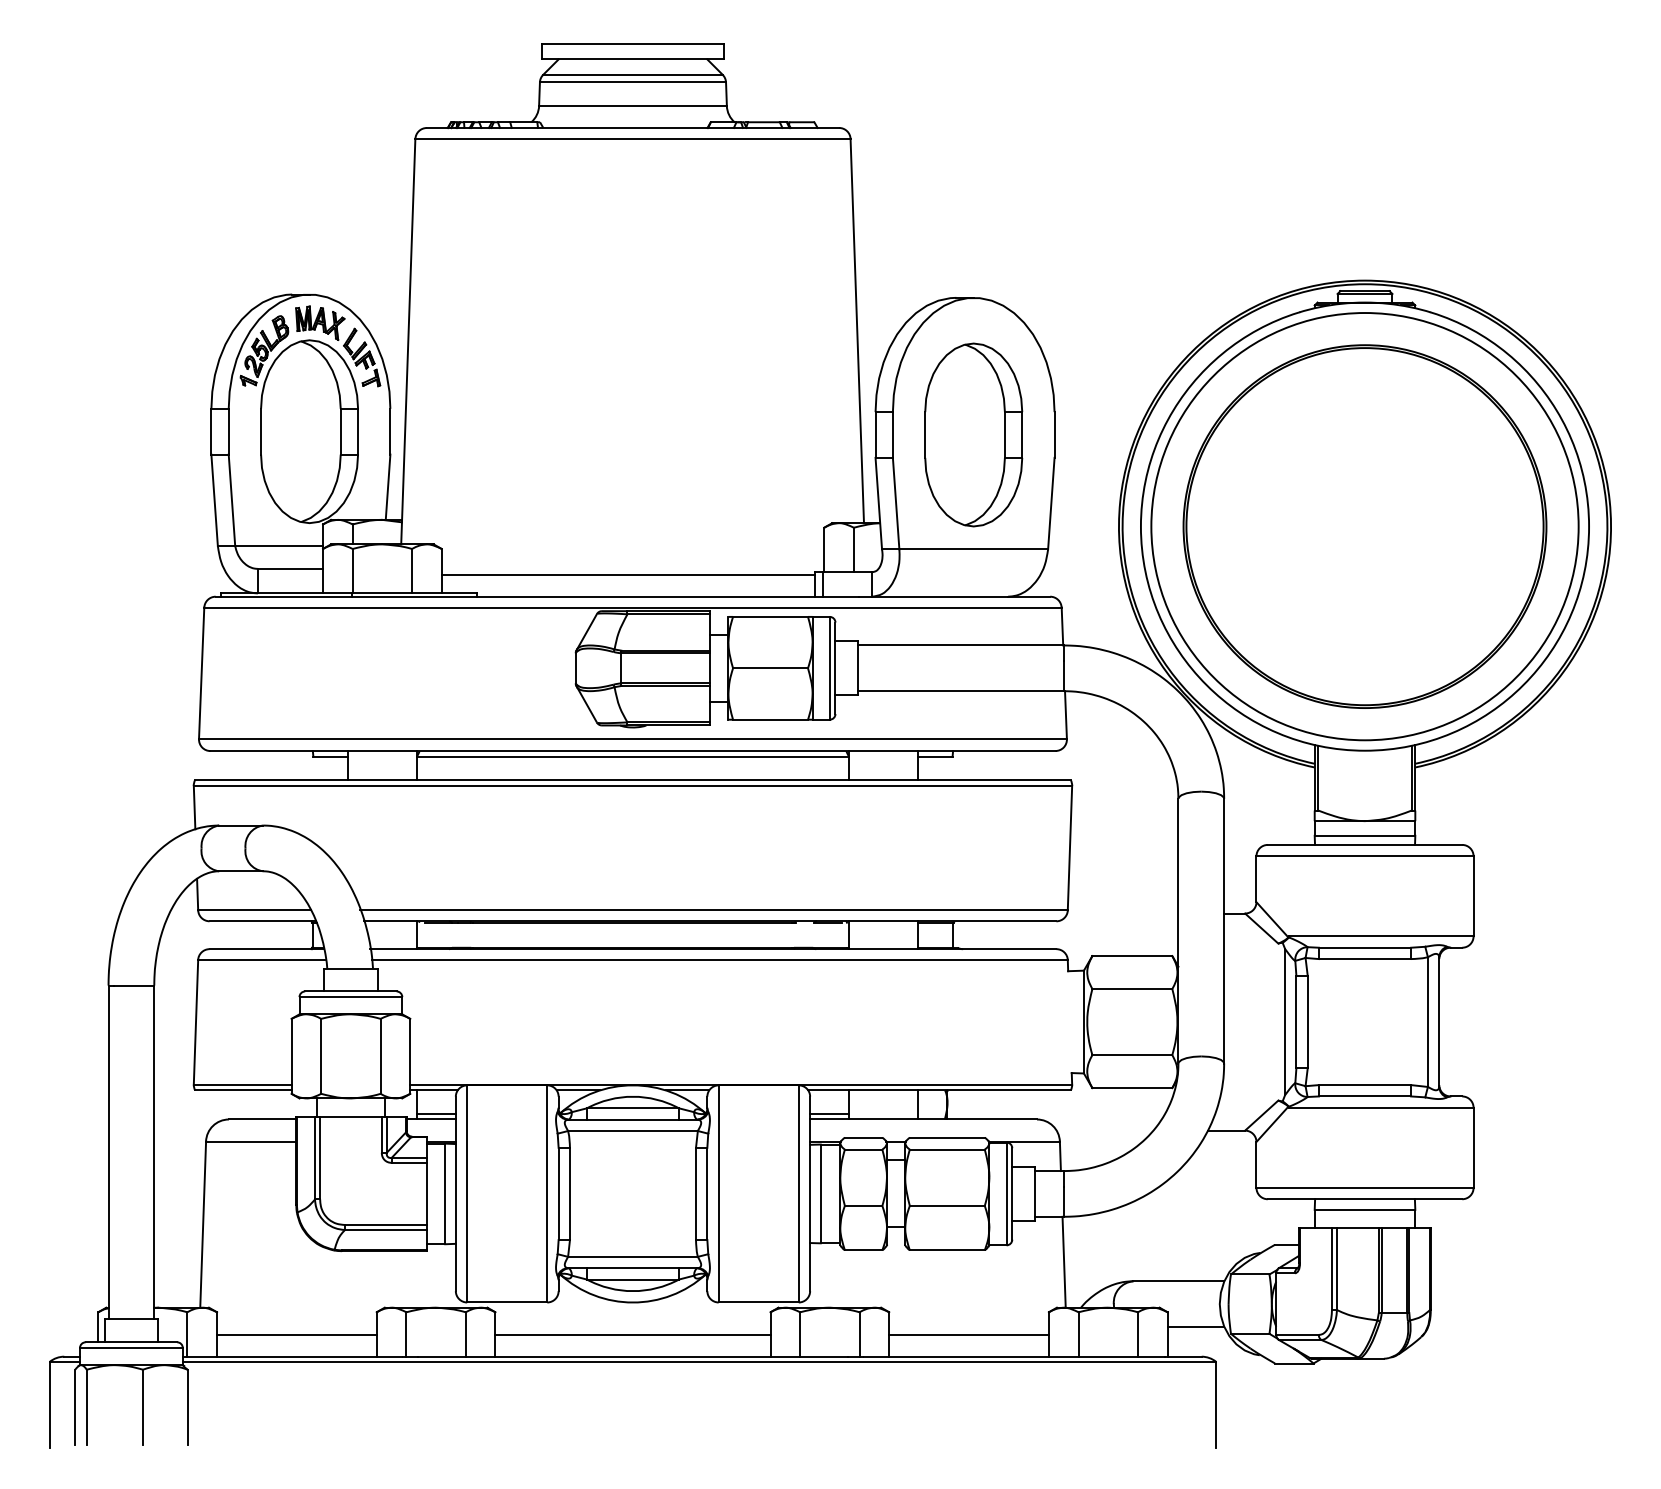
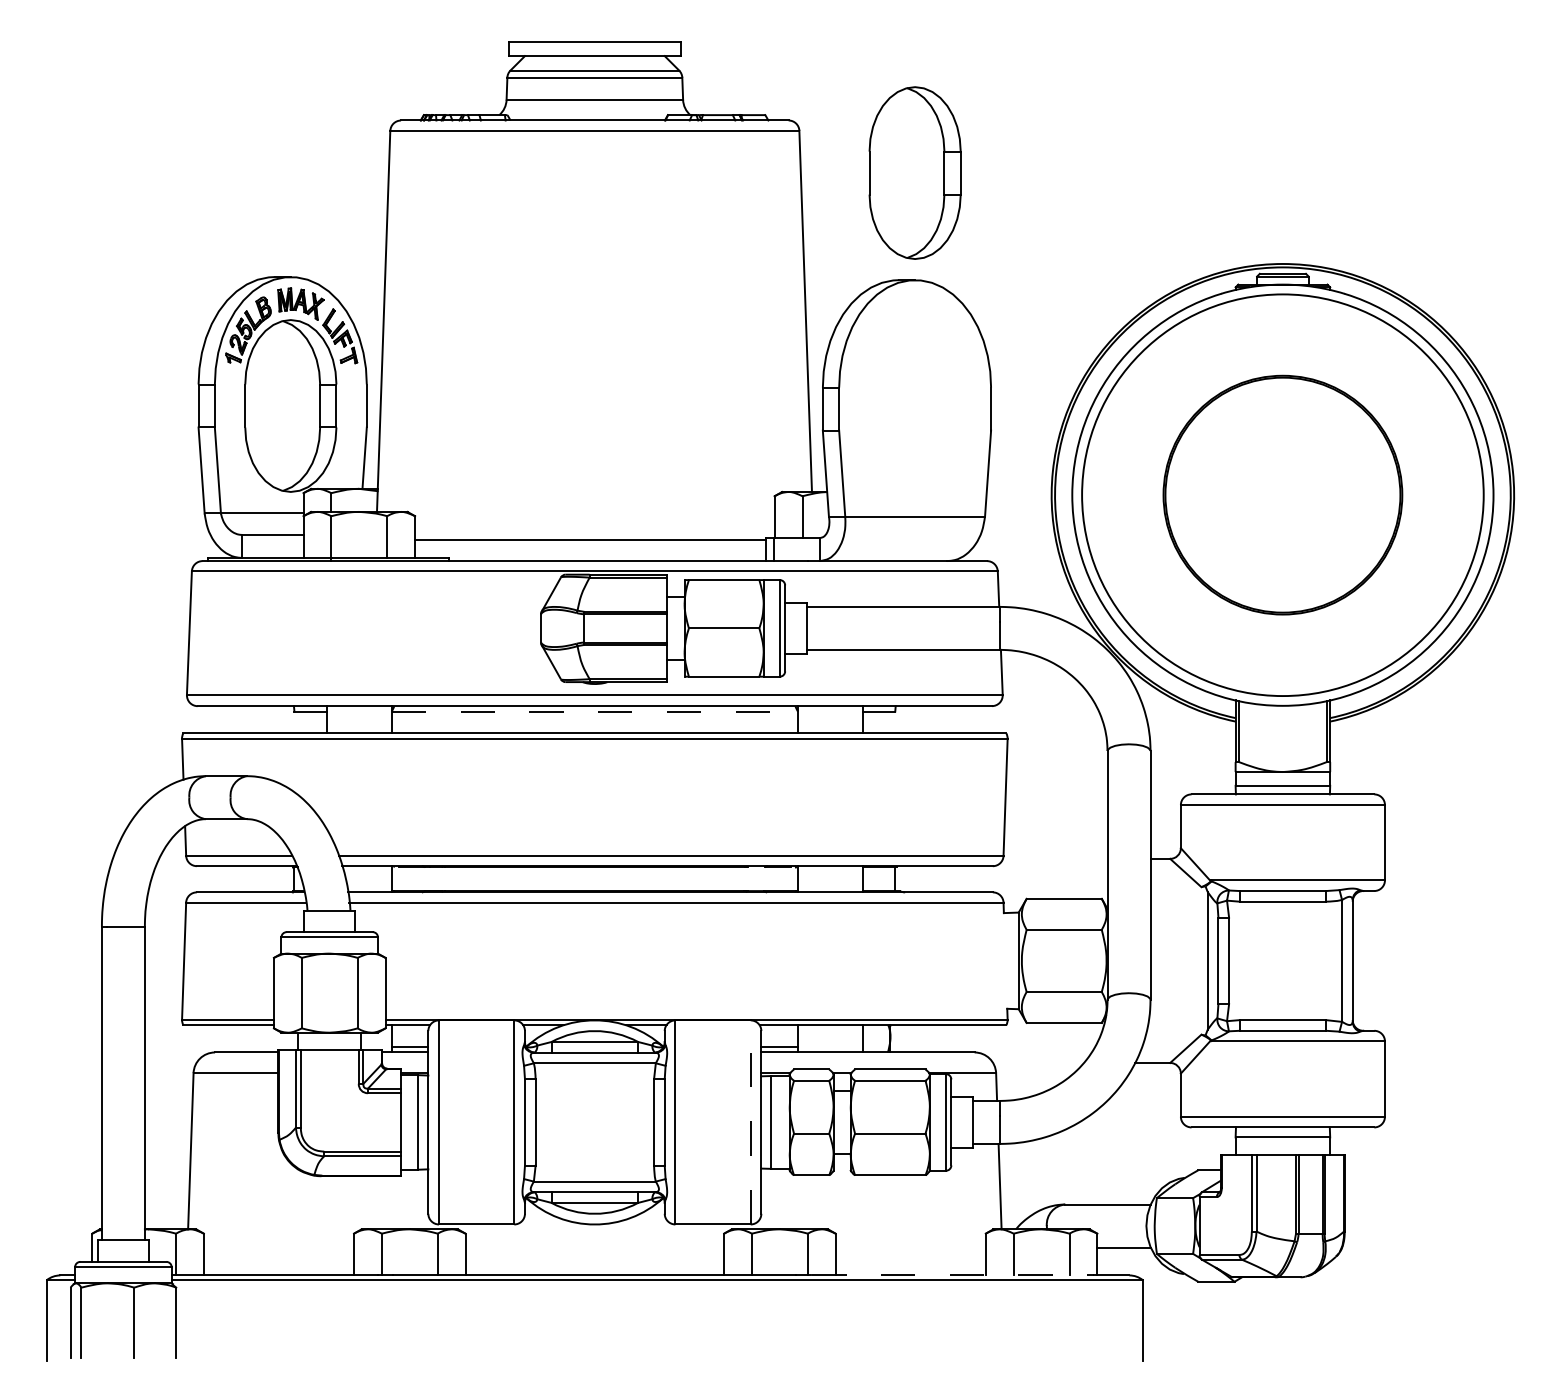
part: (973, 434) -> (914, 172), moved
part: (1364, 525) -> (1282, 494), size x0.7
line: (633, 756) -> (595, 711), solid -> dashed
line: (798, 1192) -> (750, 1121), solid -> dashed
line: (296, 1334) -> (278, 1254), removed
line: (632, 1334) -> (594, 1254), removed
line: (968, 1334) -> (910, 1254), removed
line: (1014, 1356) -> (953, 1275), solid -> dashed

